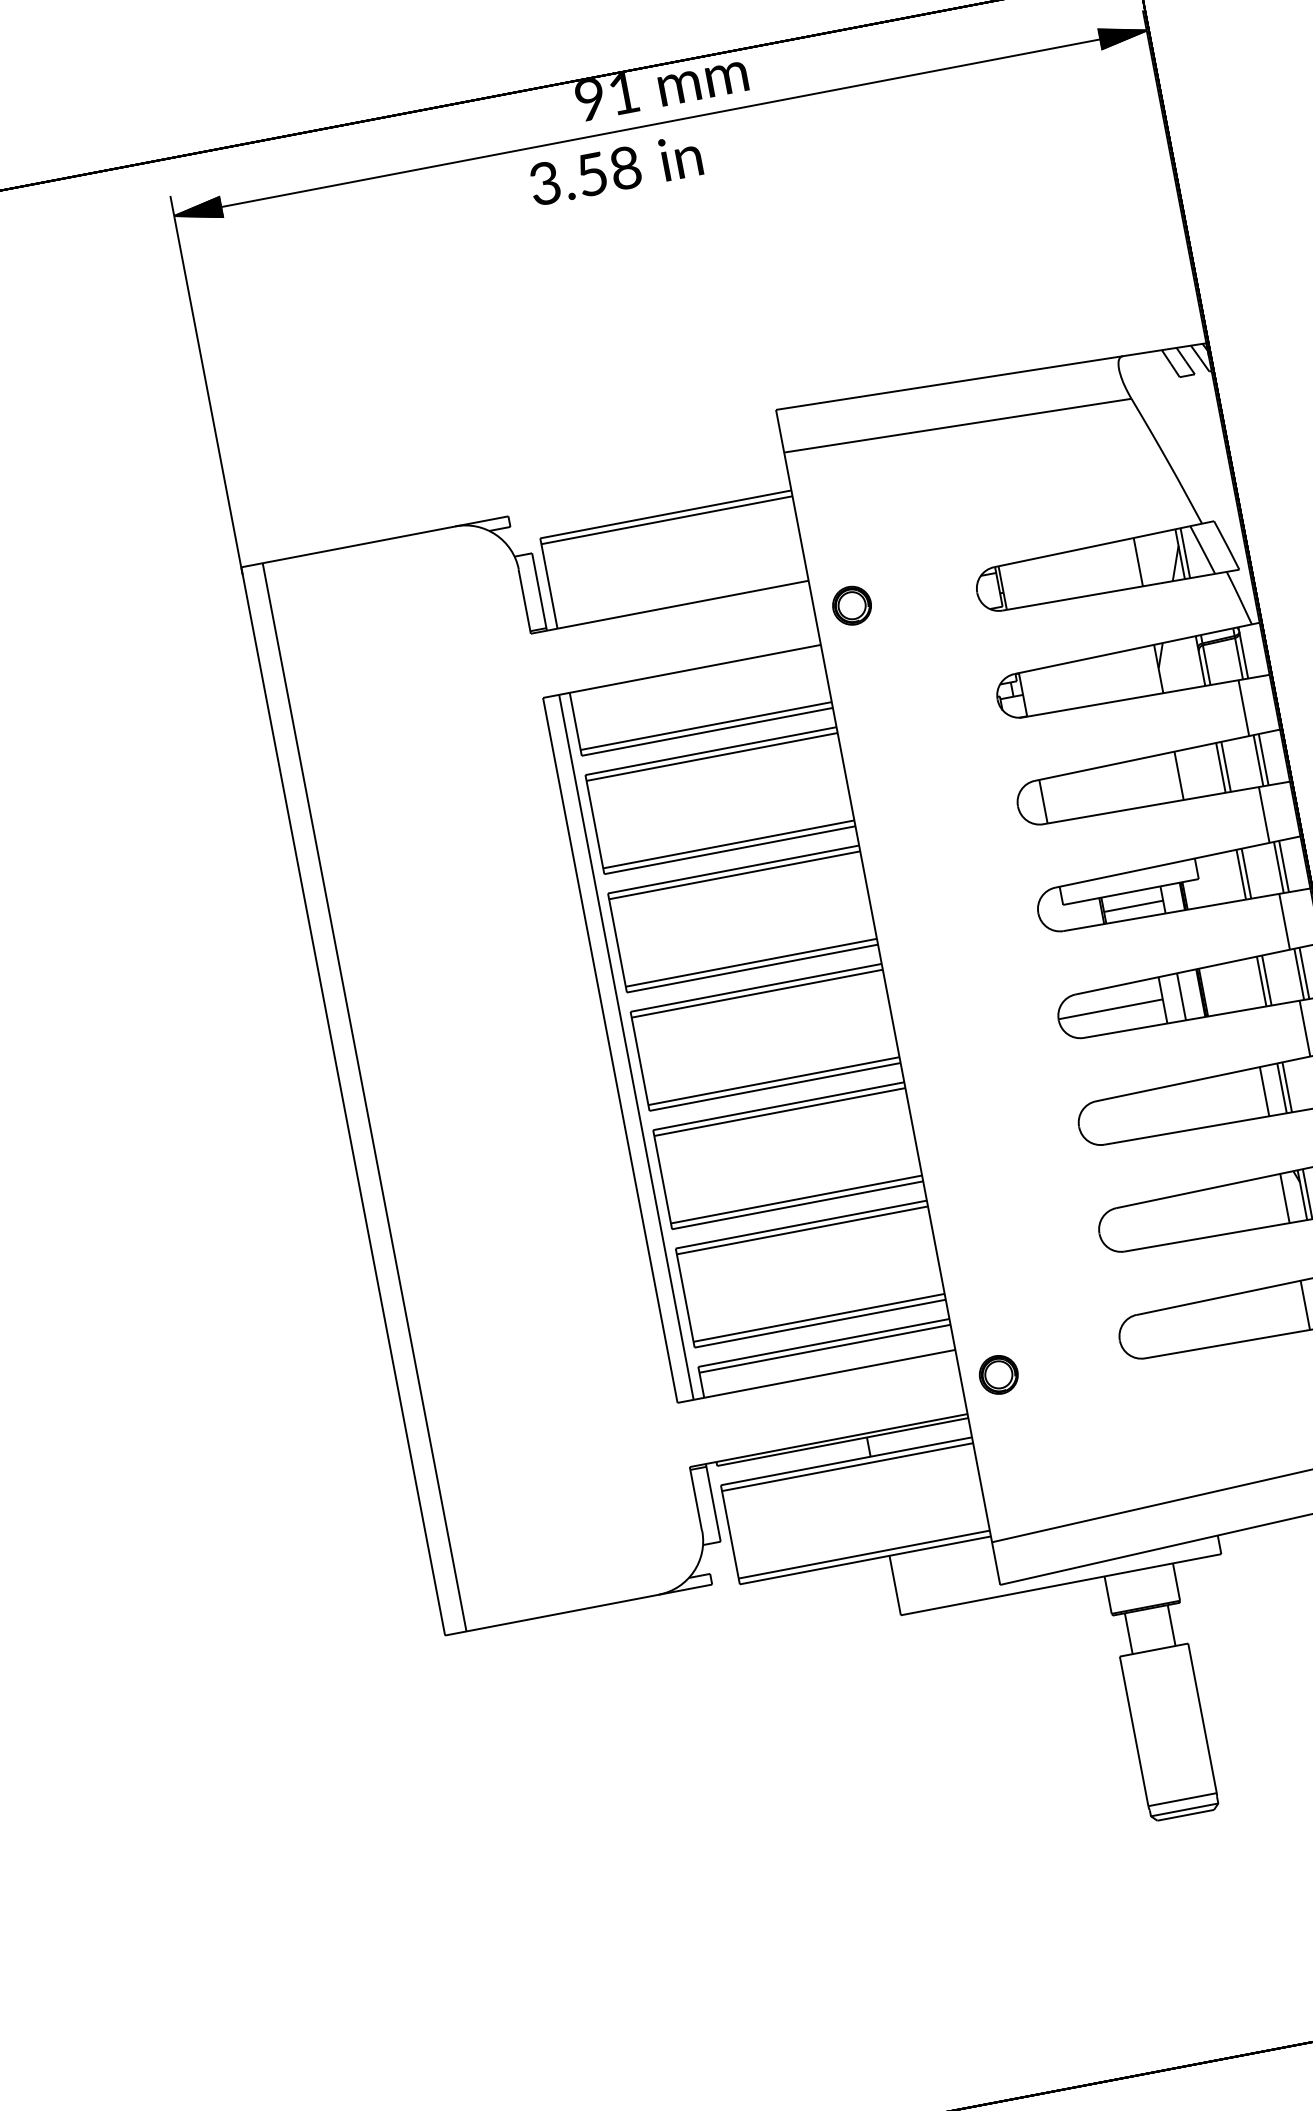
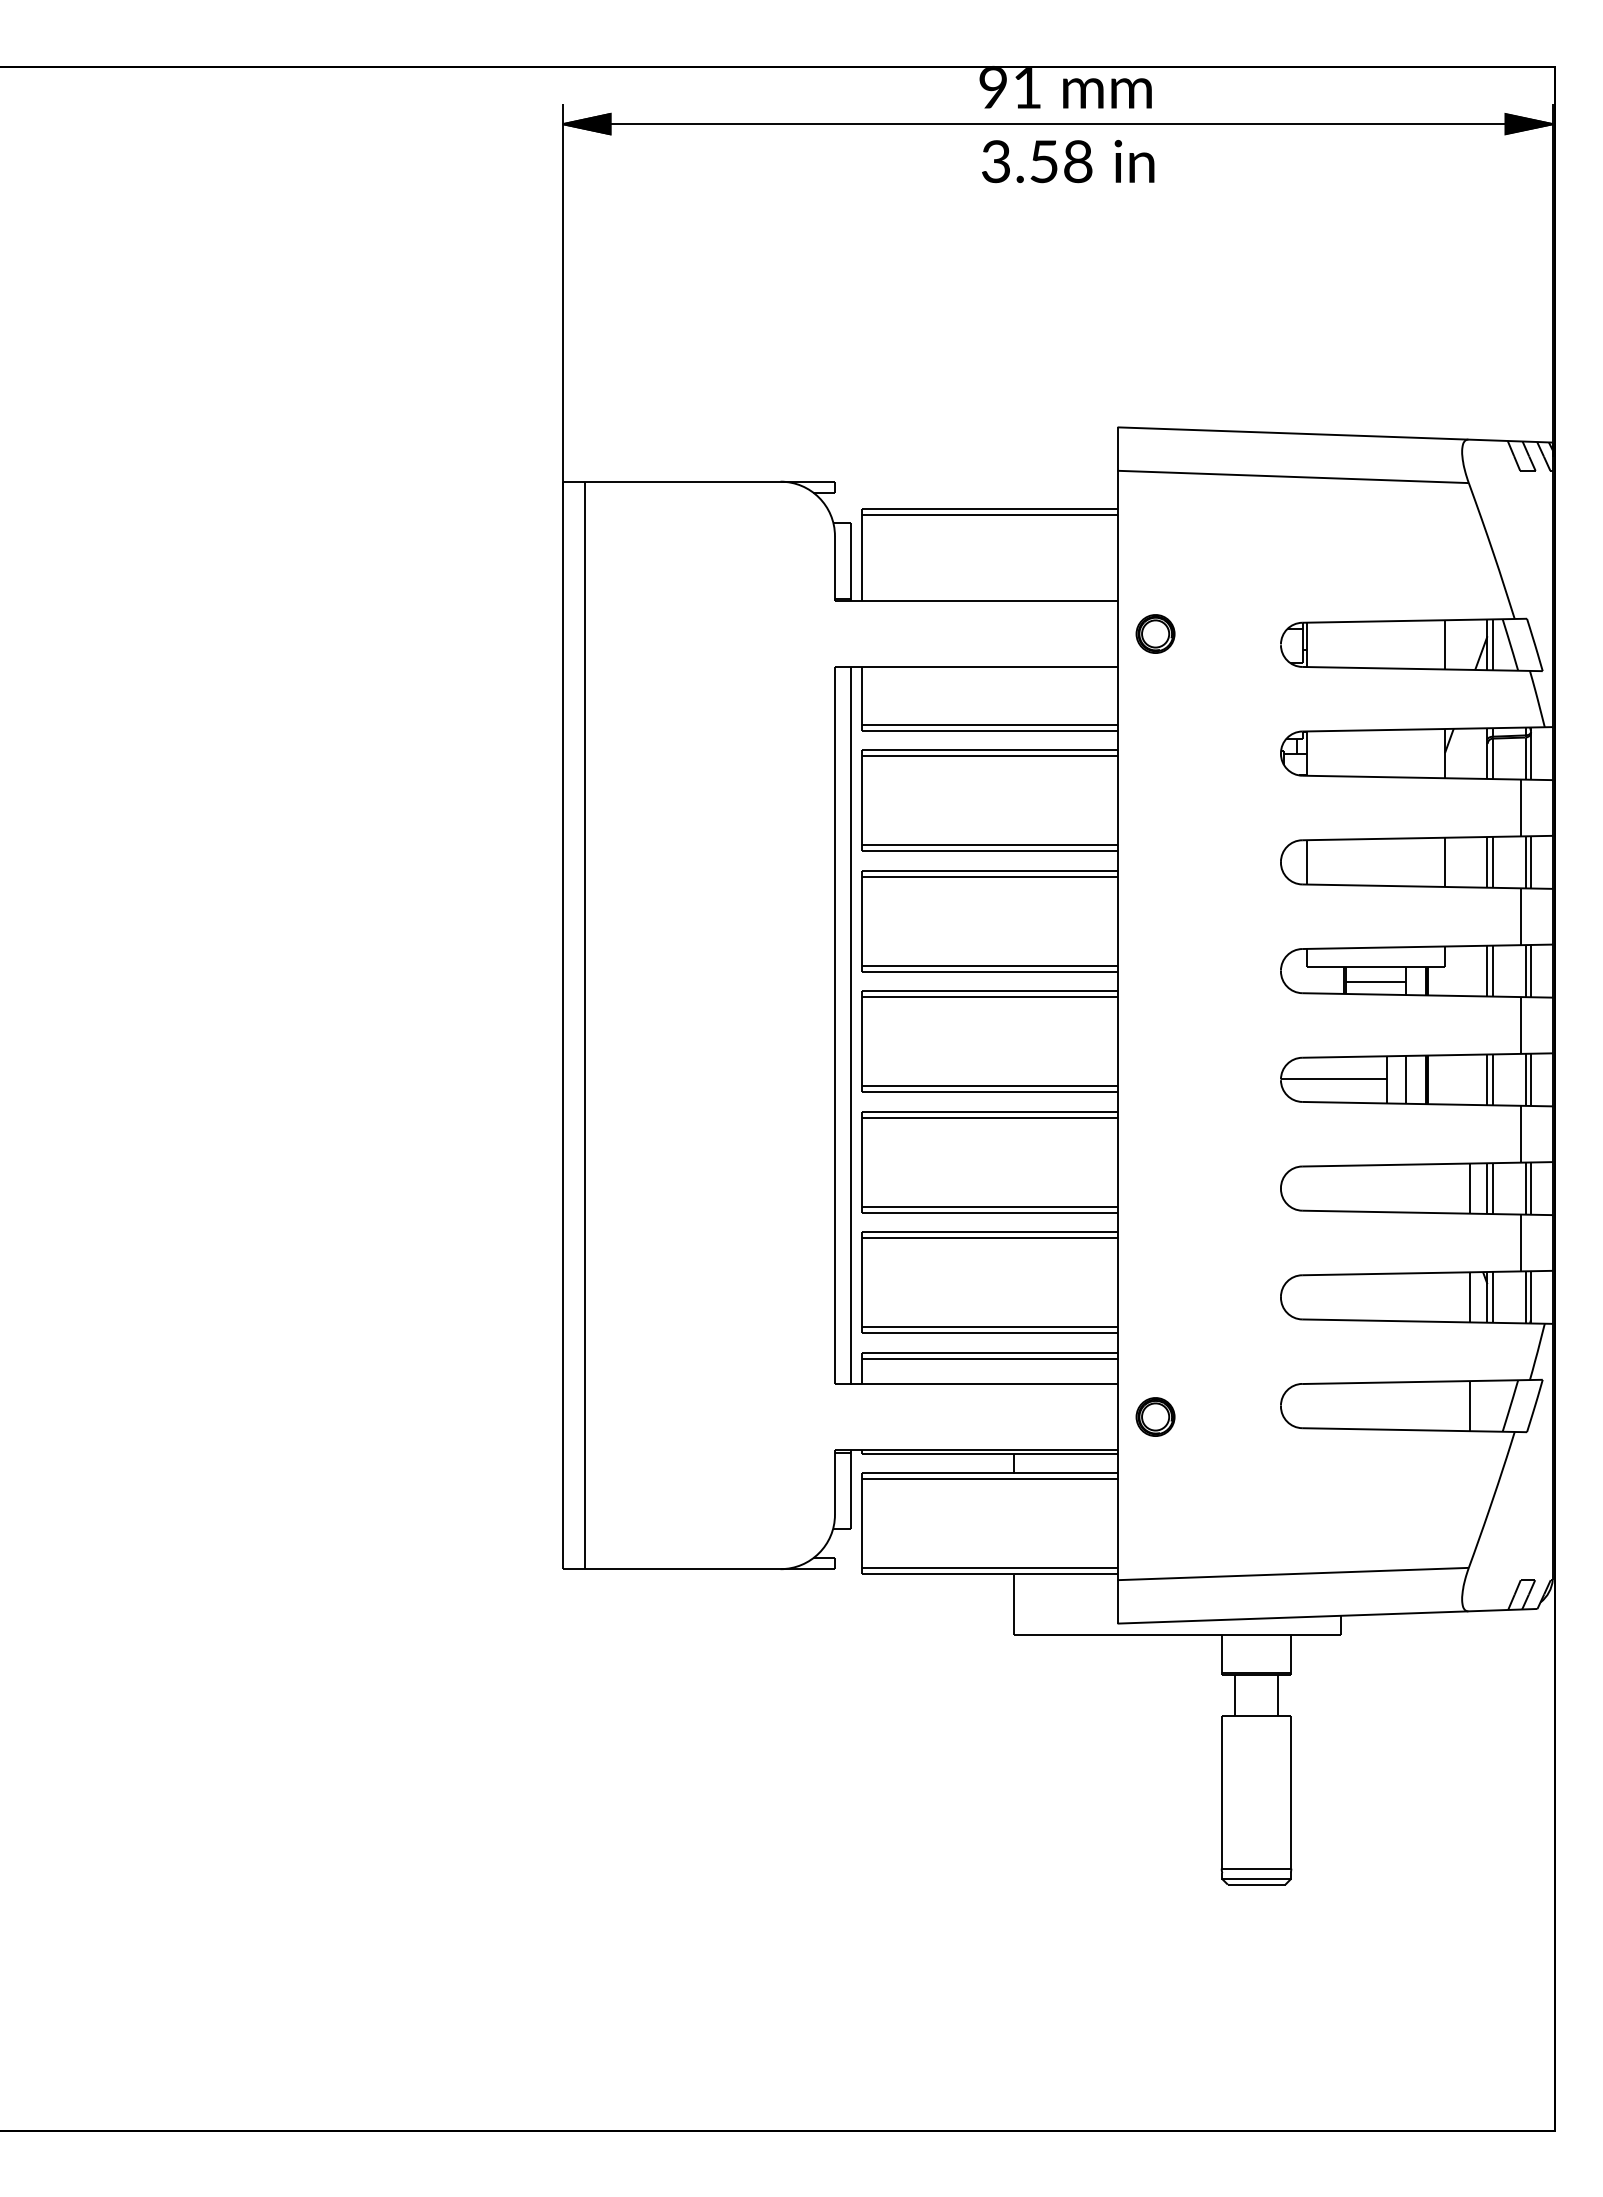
text: (616, 169) -> (1068, 161), moved

